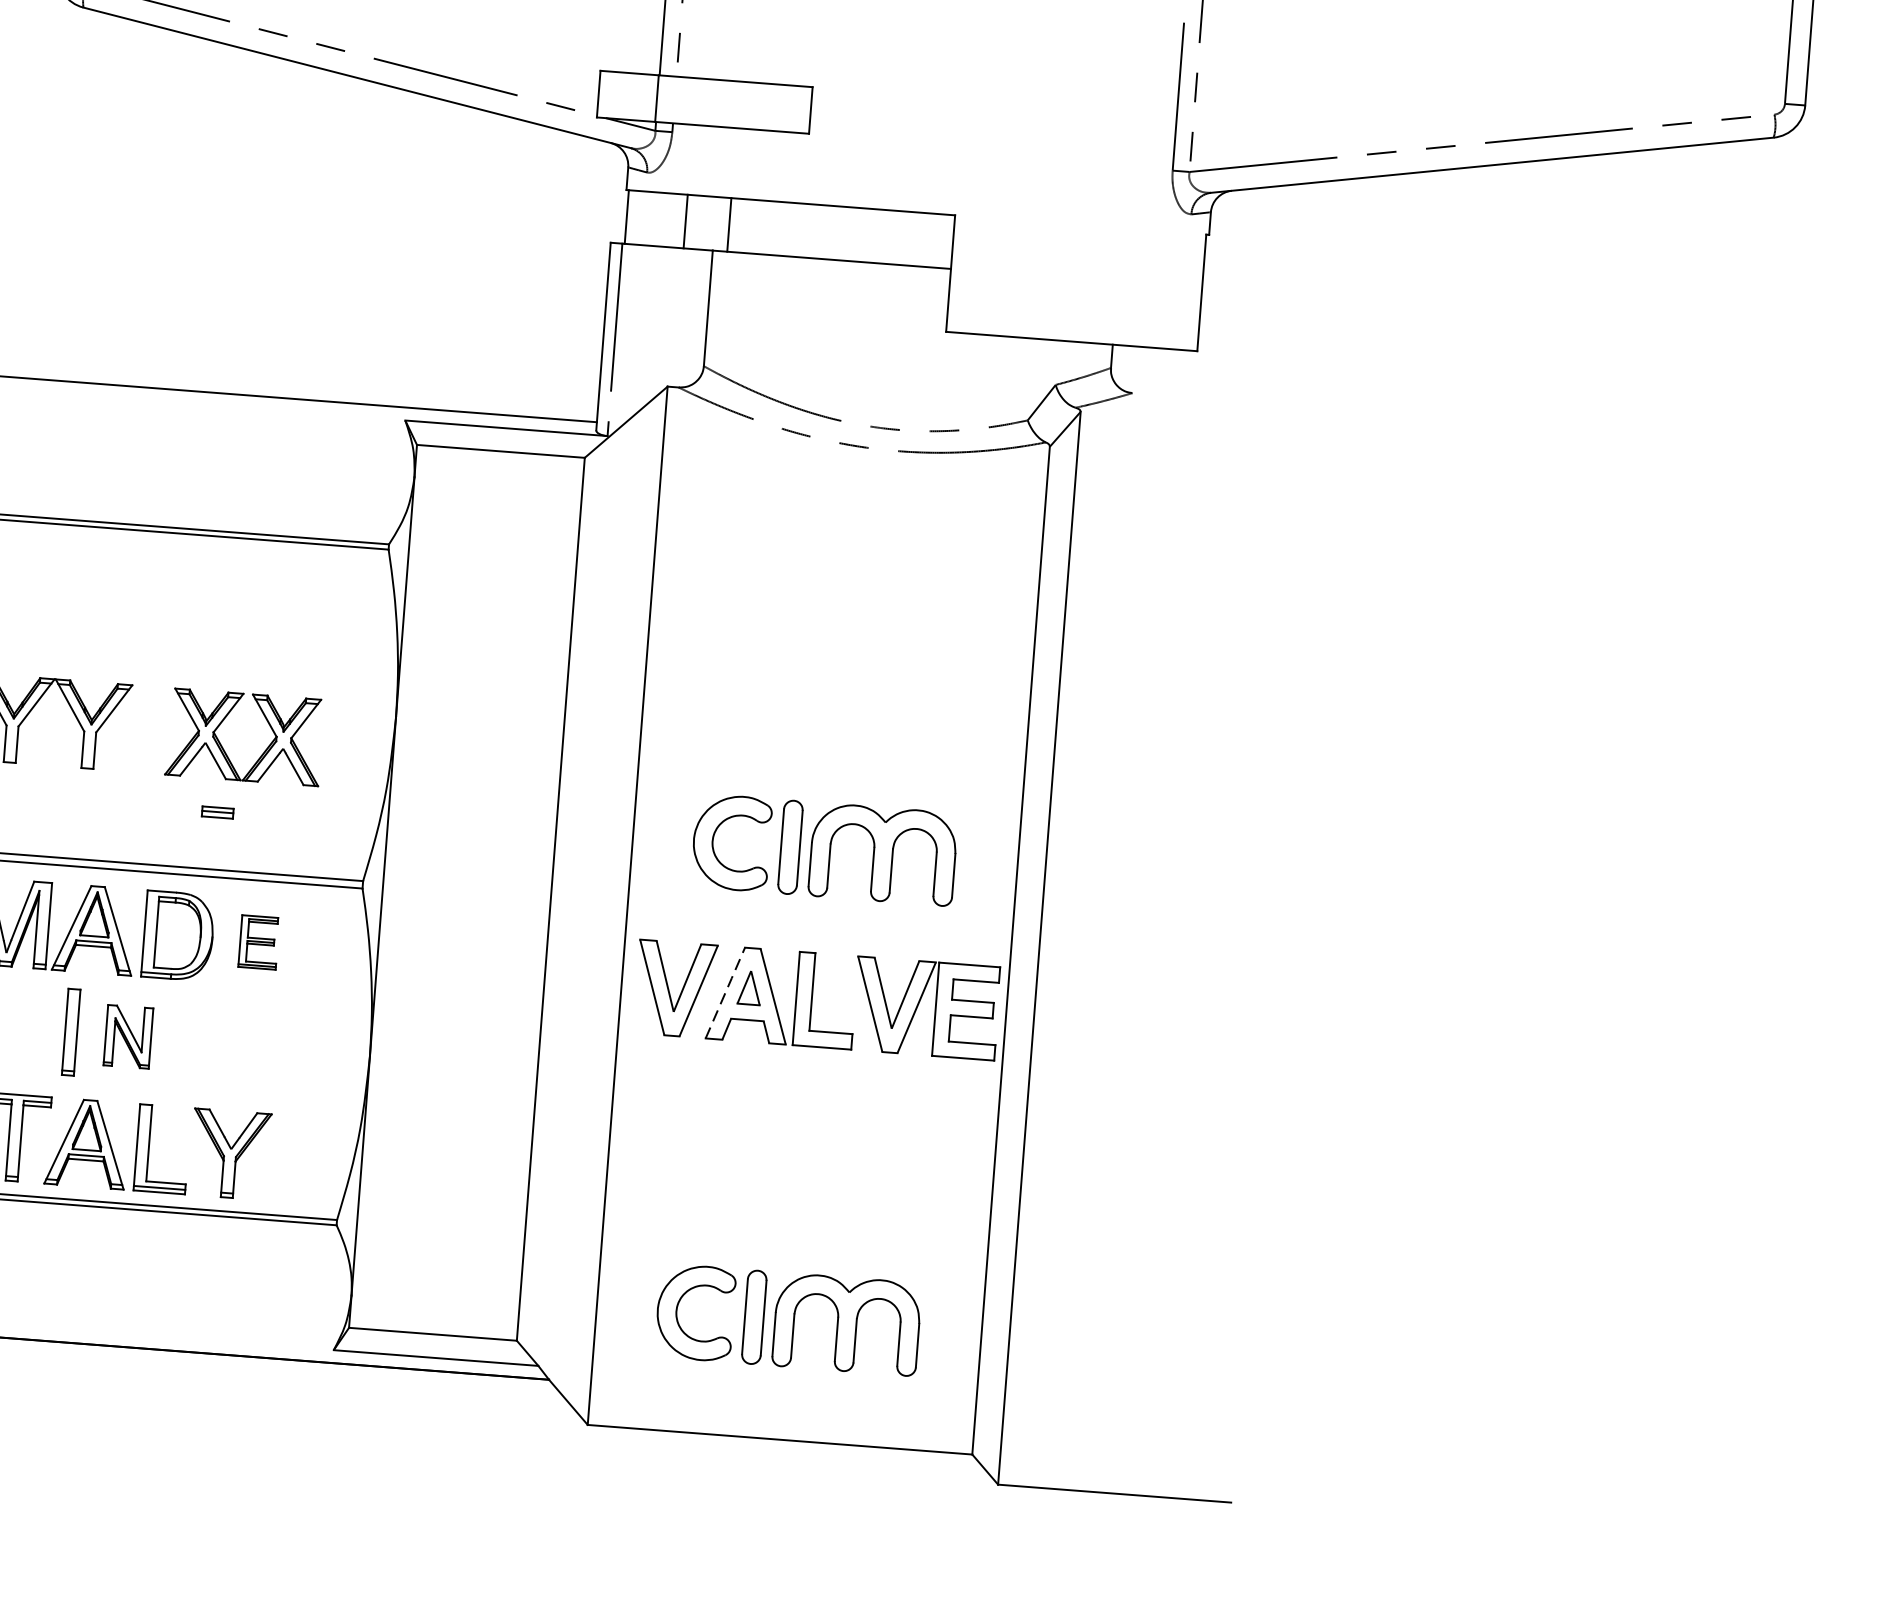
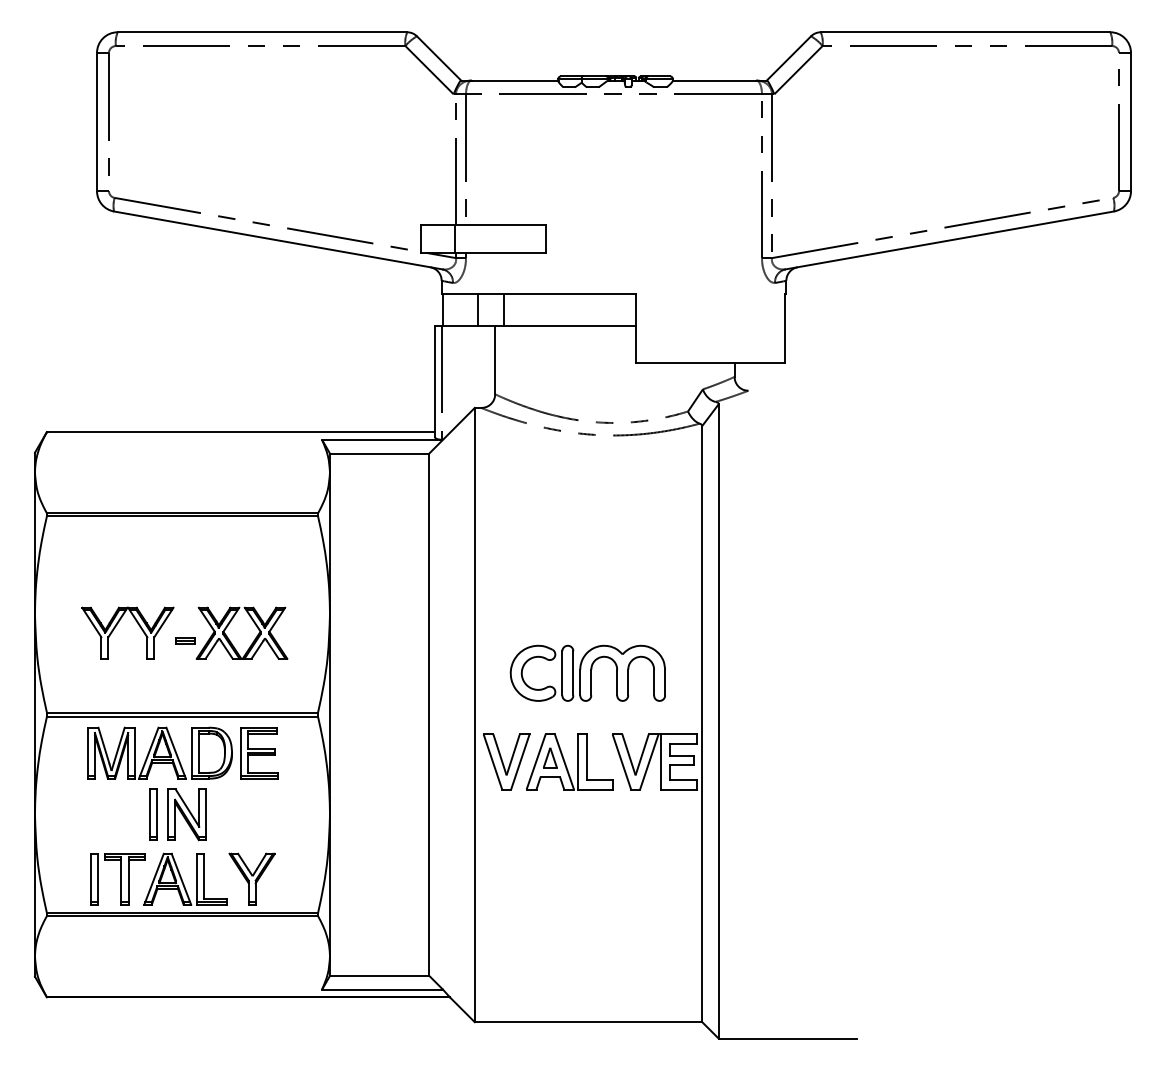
part: (217, 812) -> (185, 640), moved
part: (258, 942) -> (259, 753), size x1.67
line: (725, 994) -> (536, 762), dashed -> solid
part: (127, 1036) -> (186, 814), size x1.43
part: (787, 1318) -> (587, 950), removed

